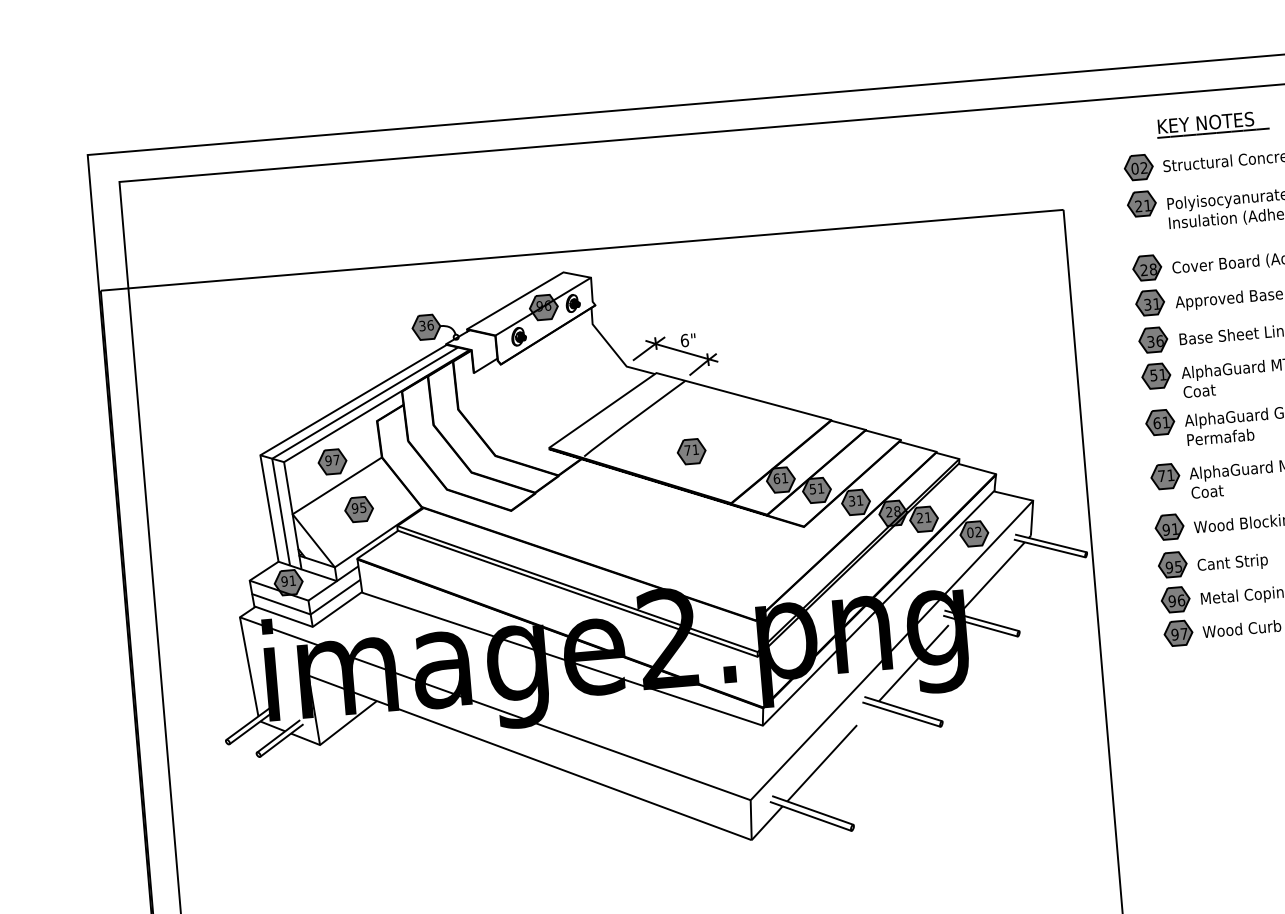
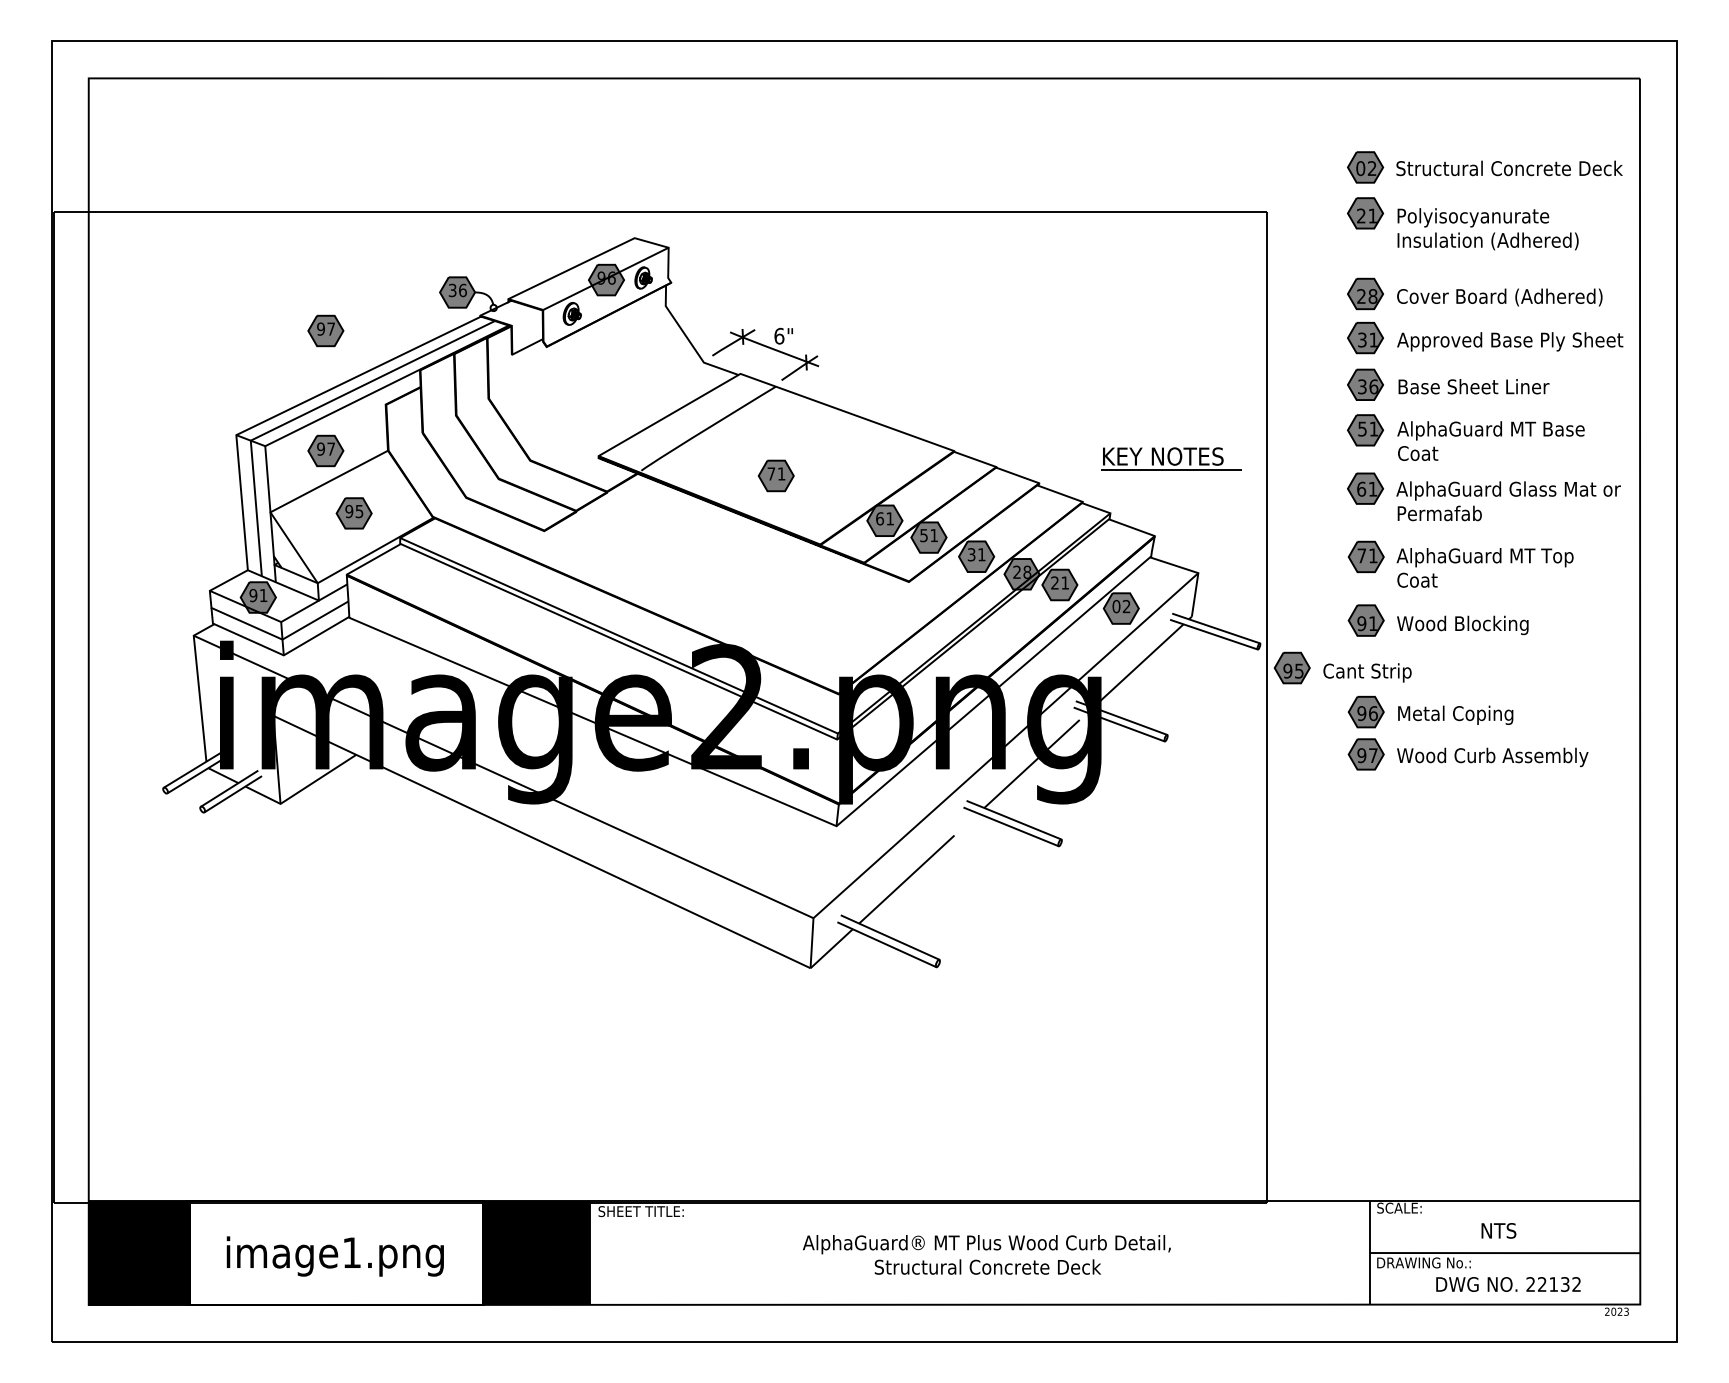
part: (1212, 123) -> (1171, 458), moved
part: (324, 366) -> (325, 330), added
part: (1212, 561) -> (1342, 667), moved

